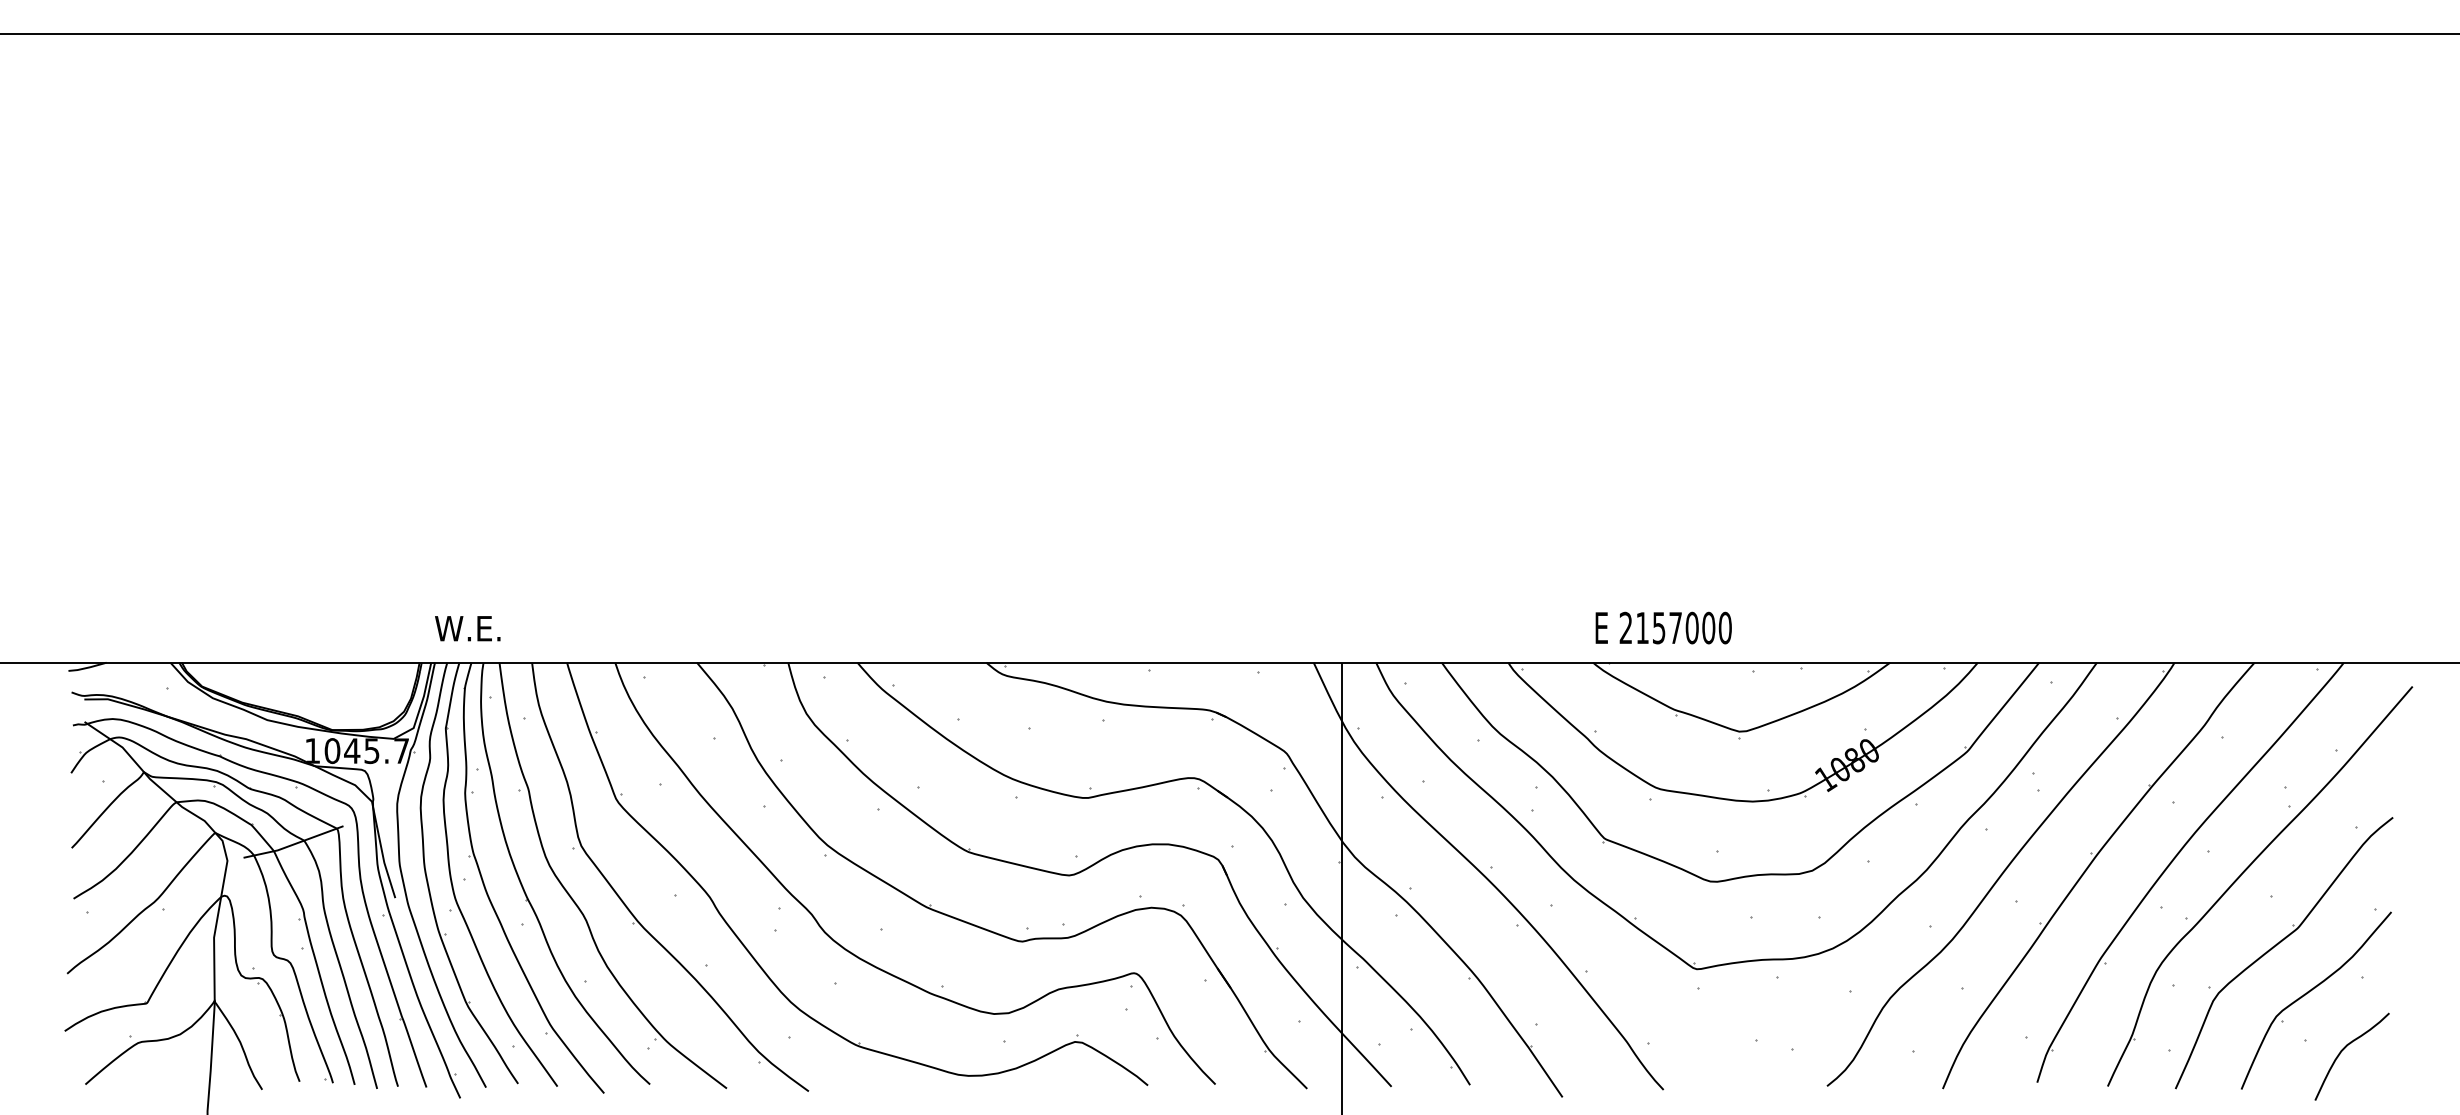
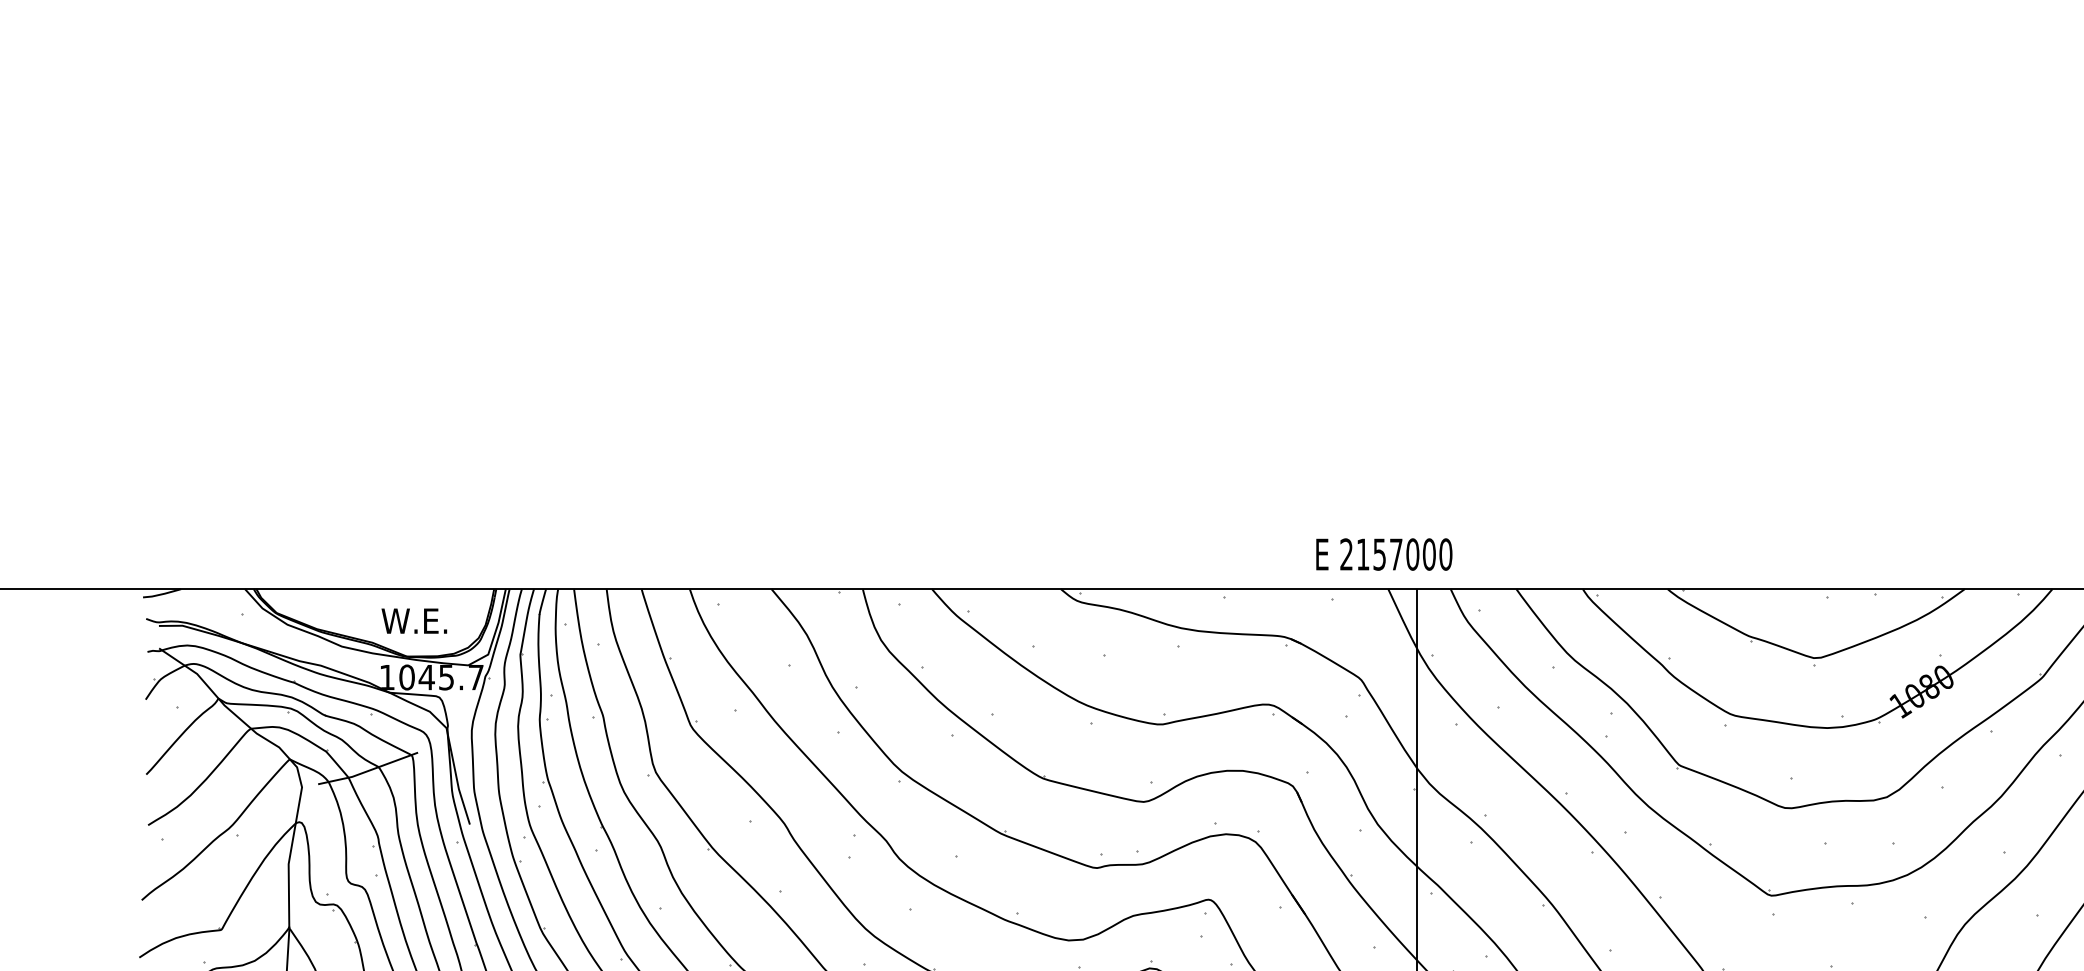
text: (1663, 627) -> (1384, 553), moved
text: (467, 628) -> (414, 620), moved

